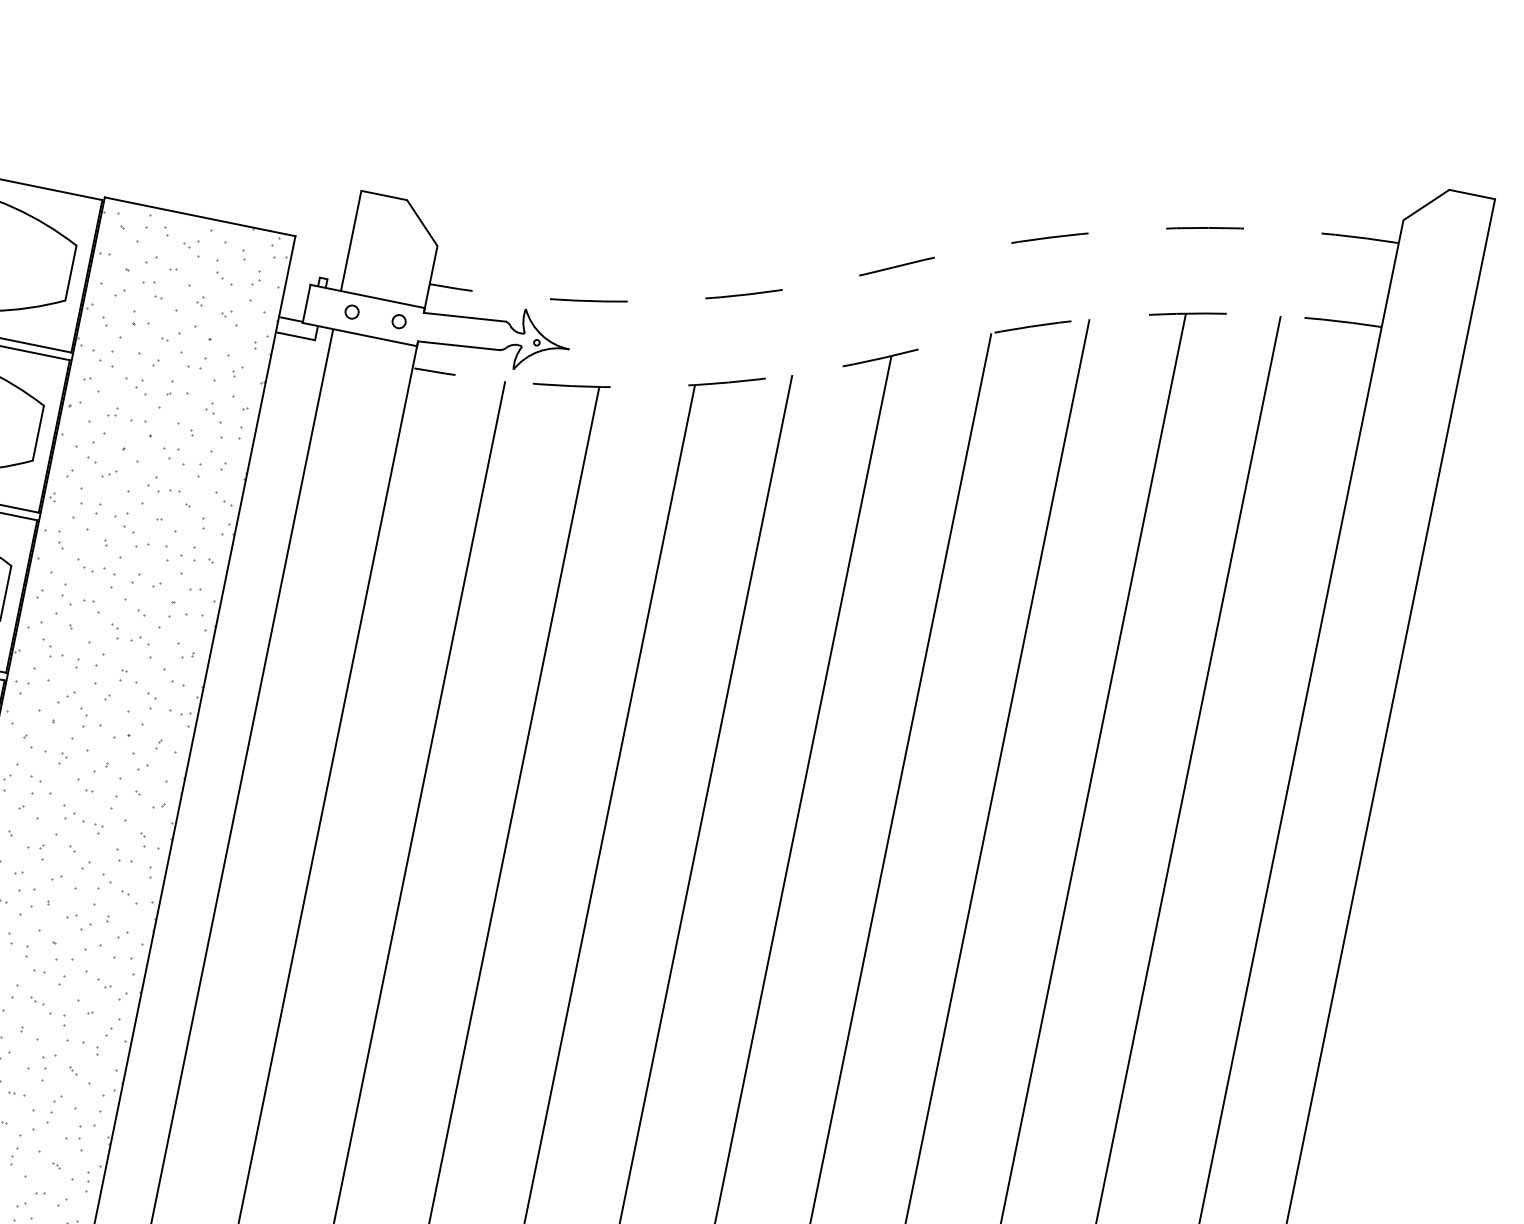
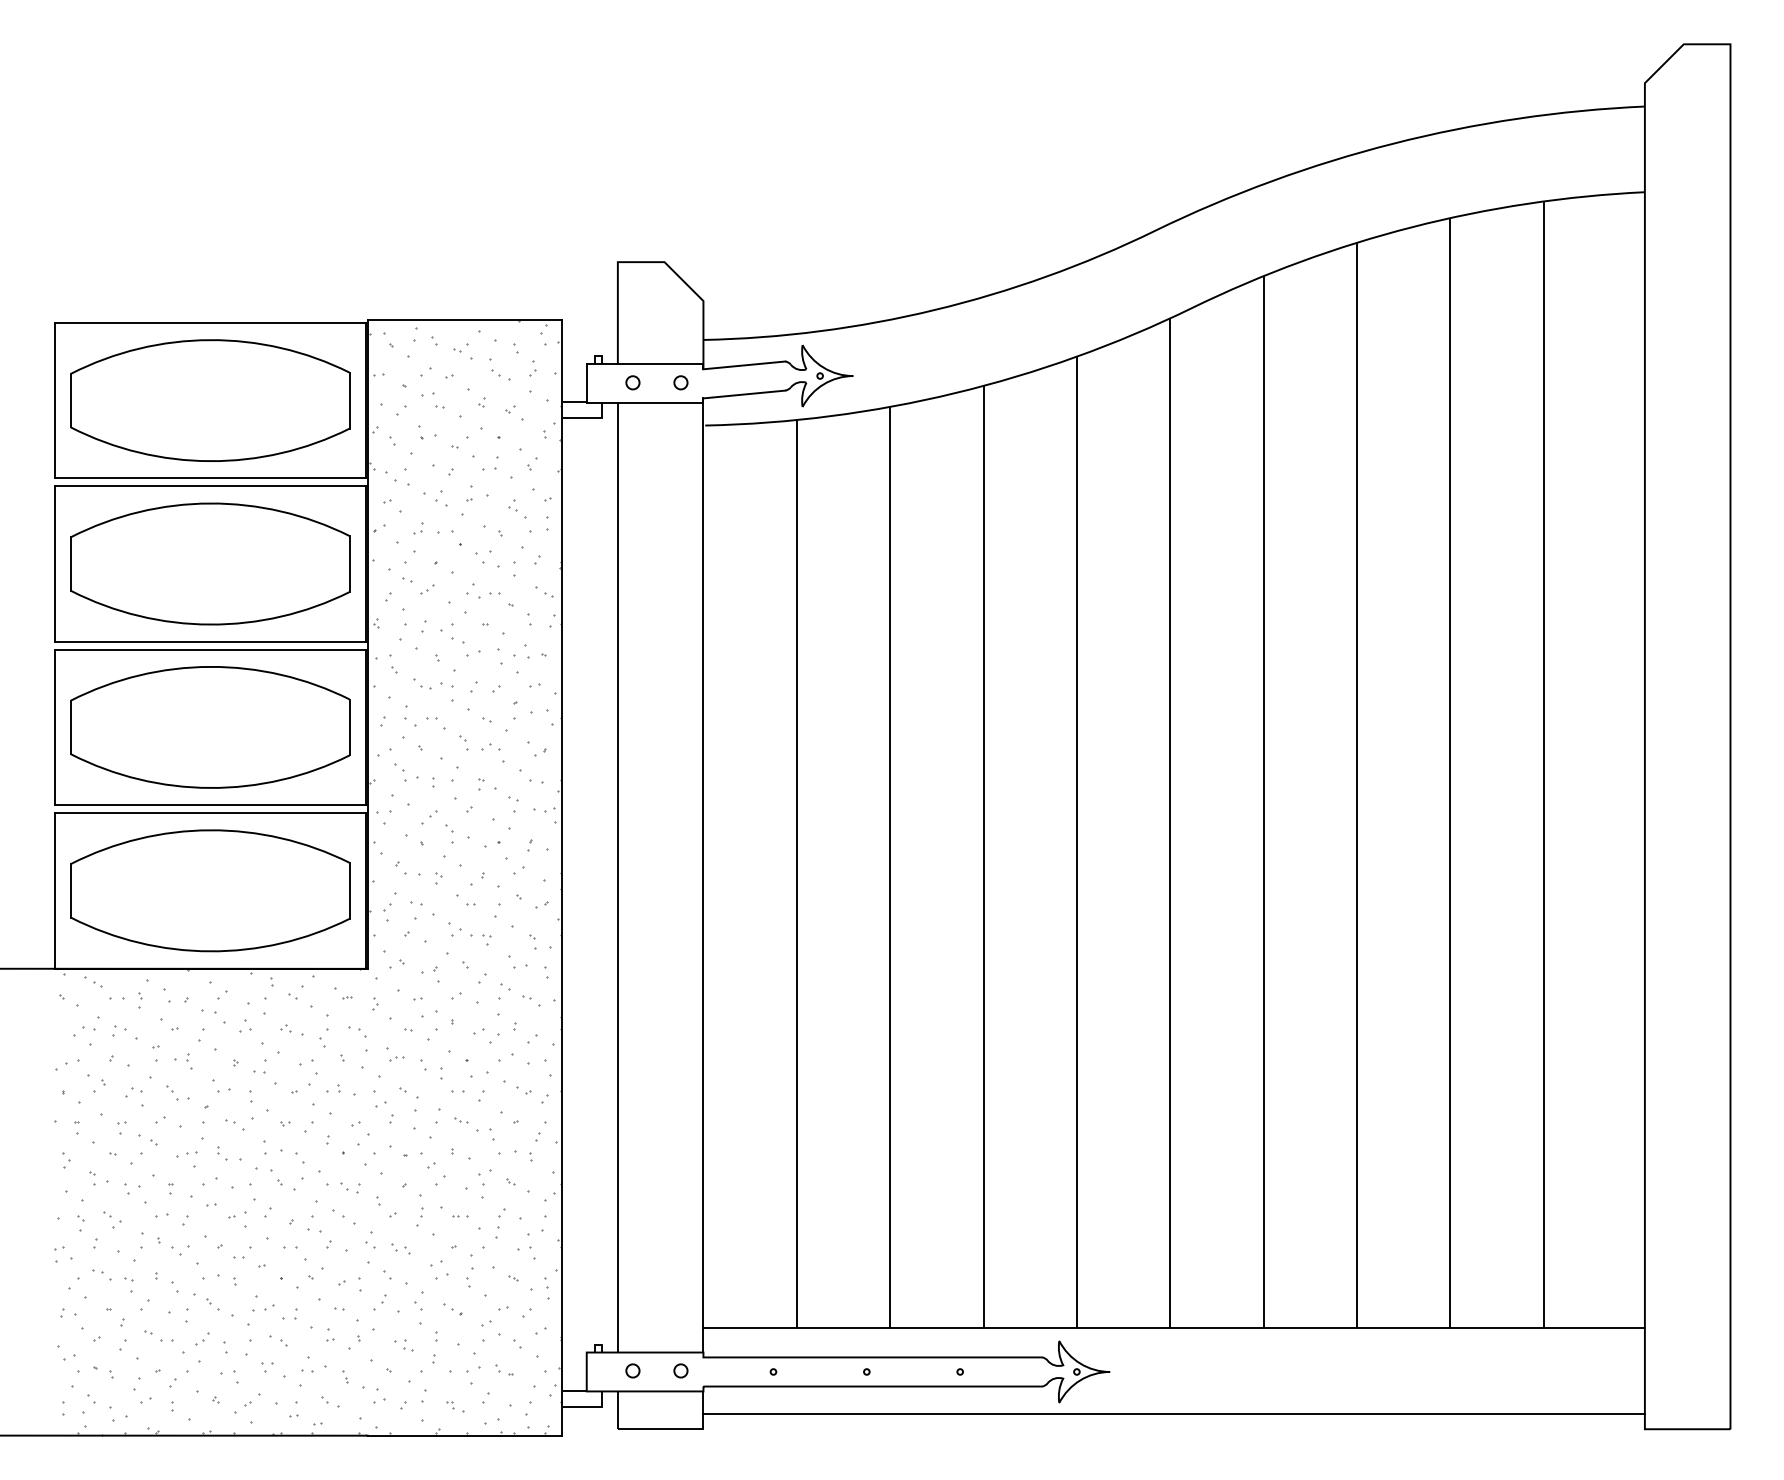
line: (908, 263) -> (1168, 224), dashed -> solid
line: (899, 353) -> (1177, 314), dashed -> solid

